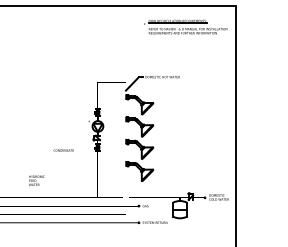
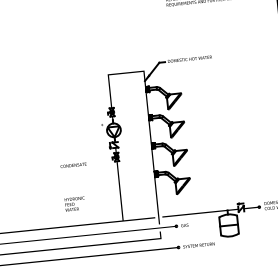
text: (36, 180) -> (74, 203), moved

